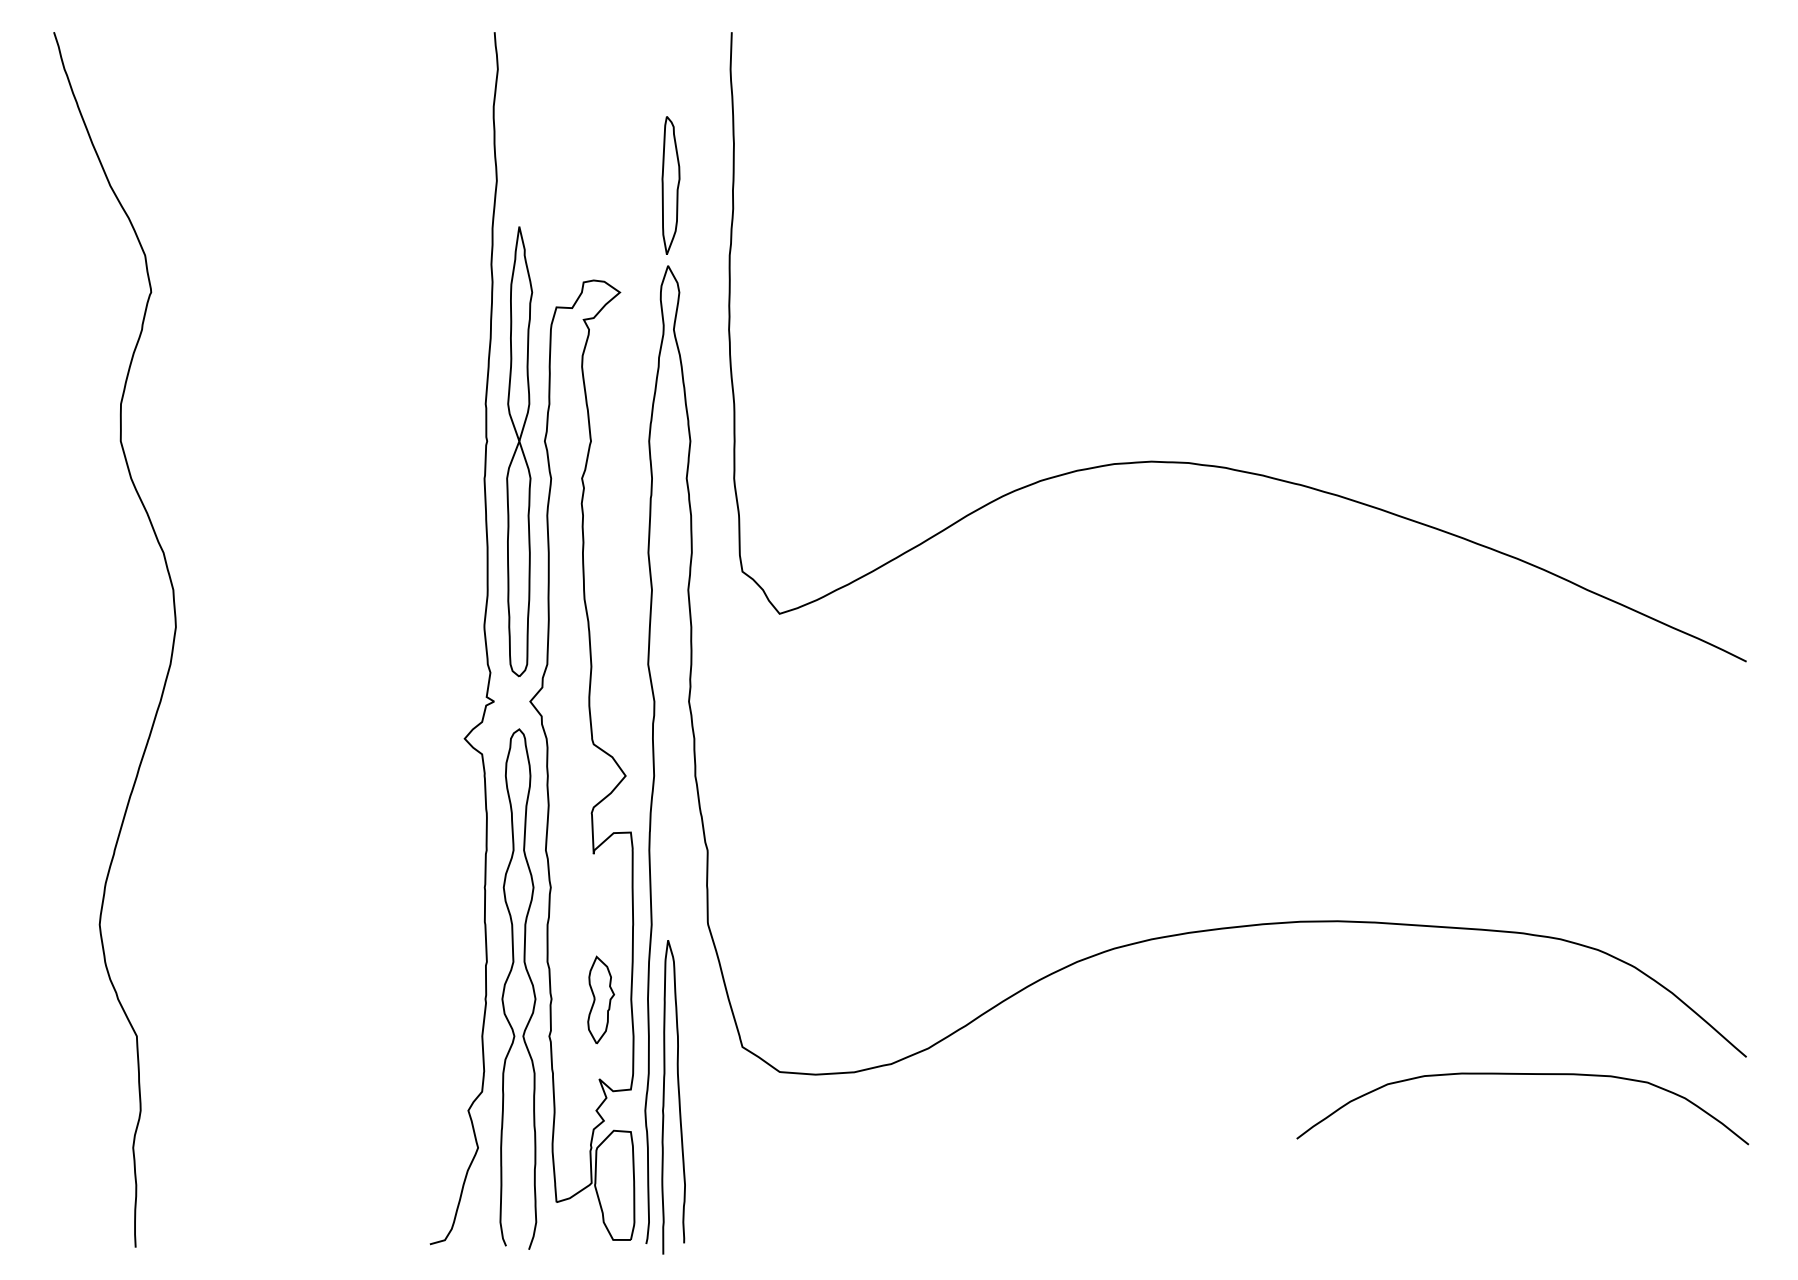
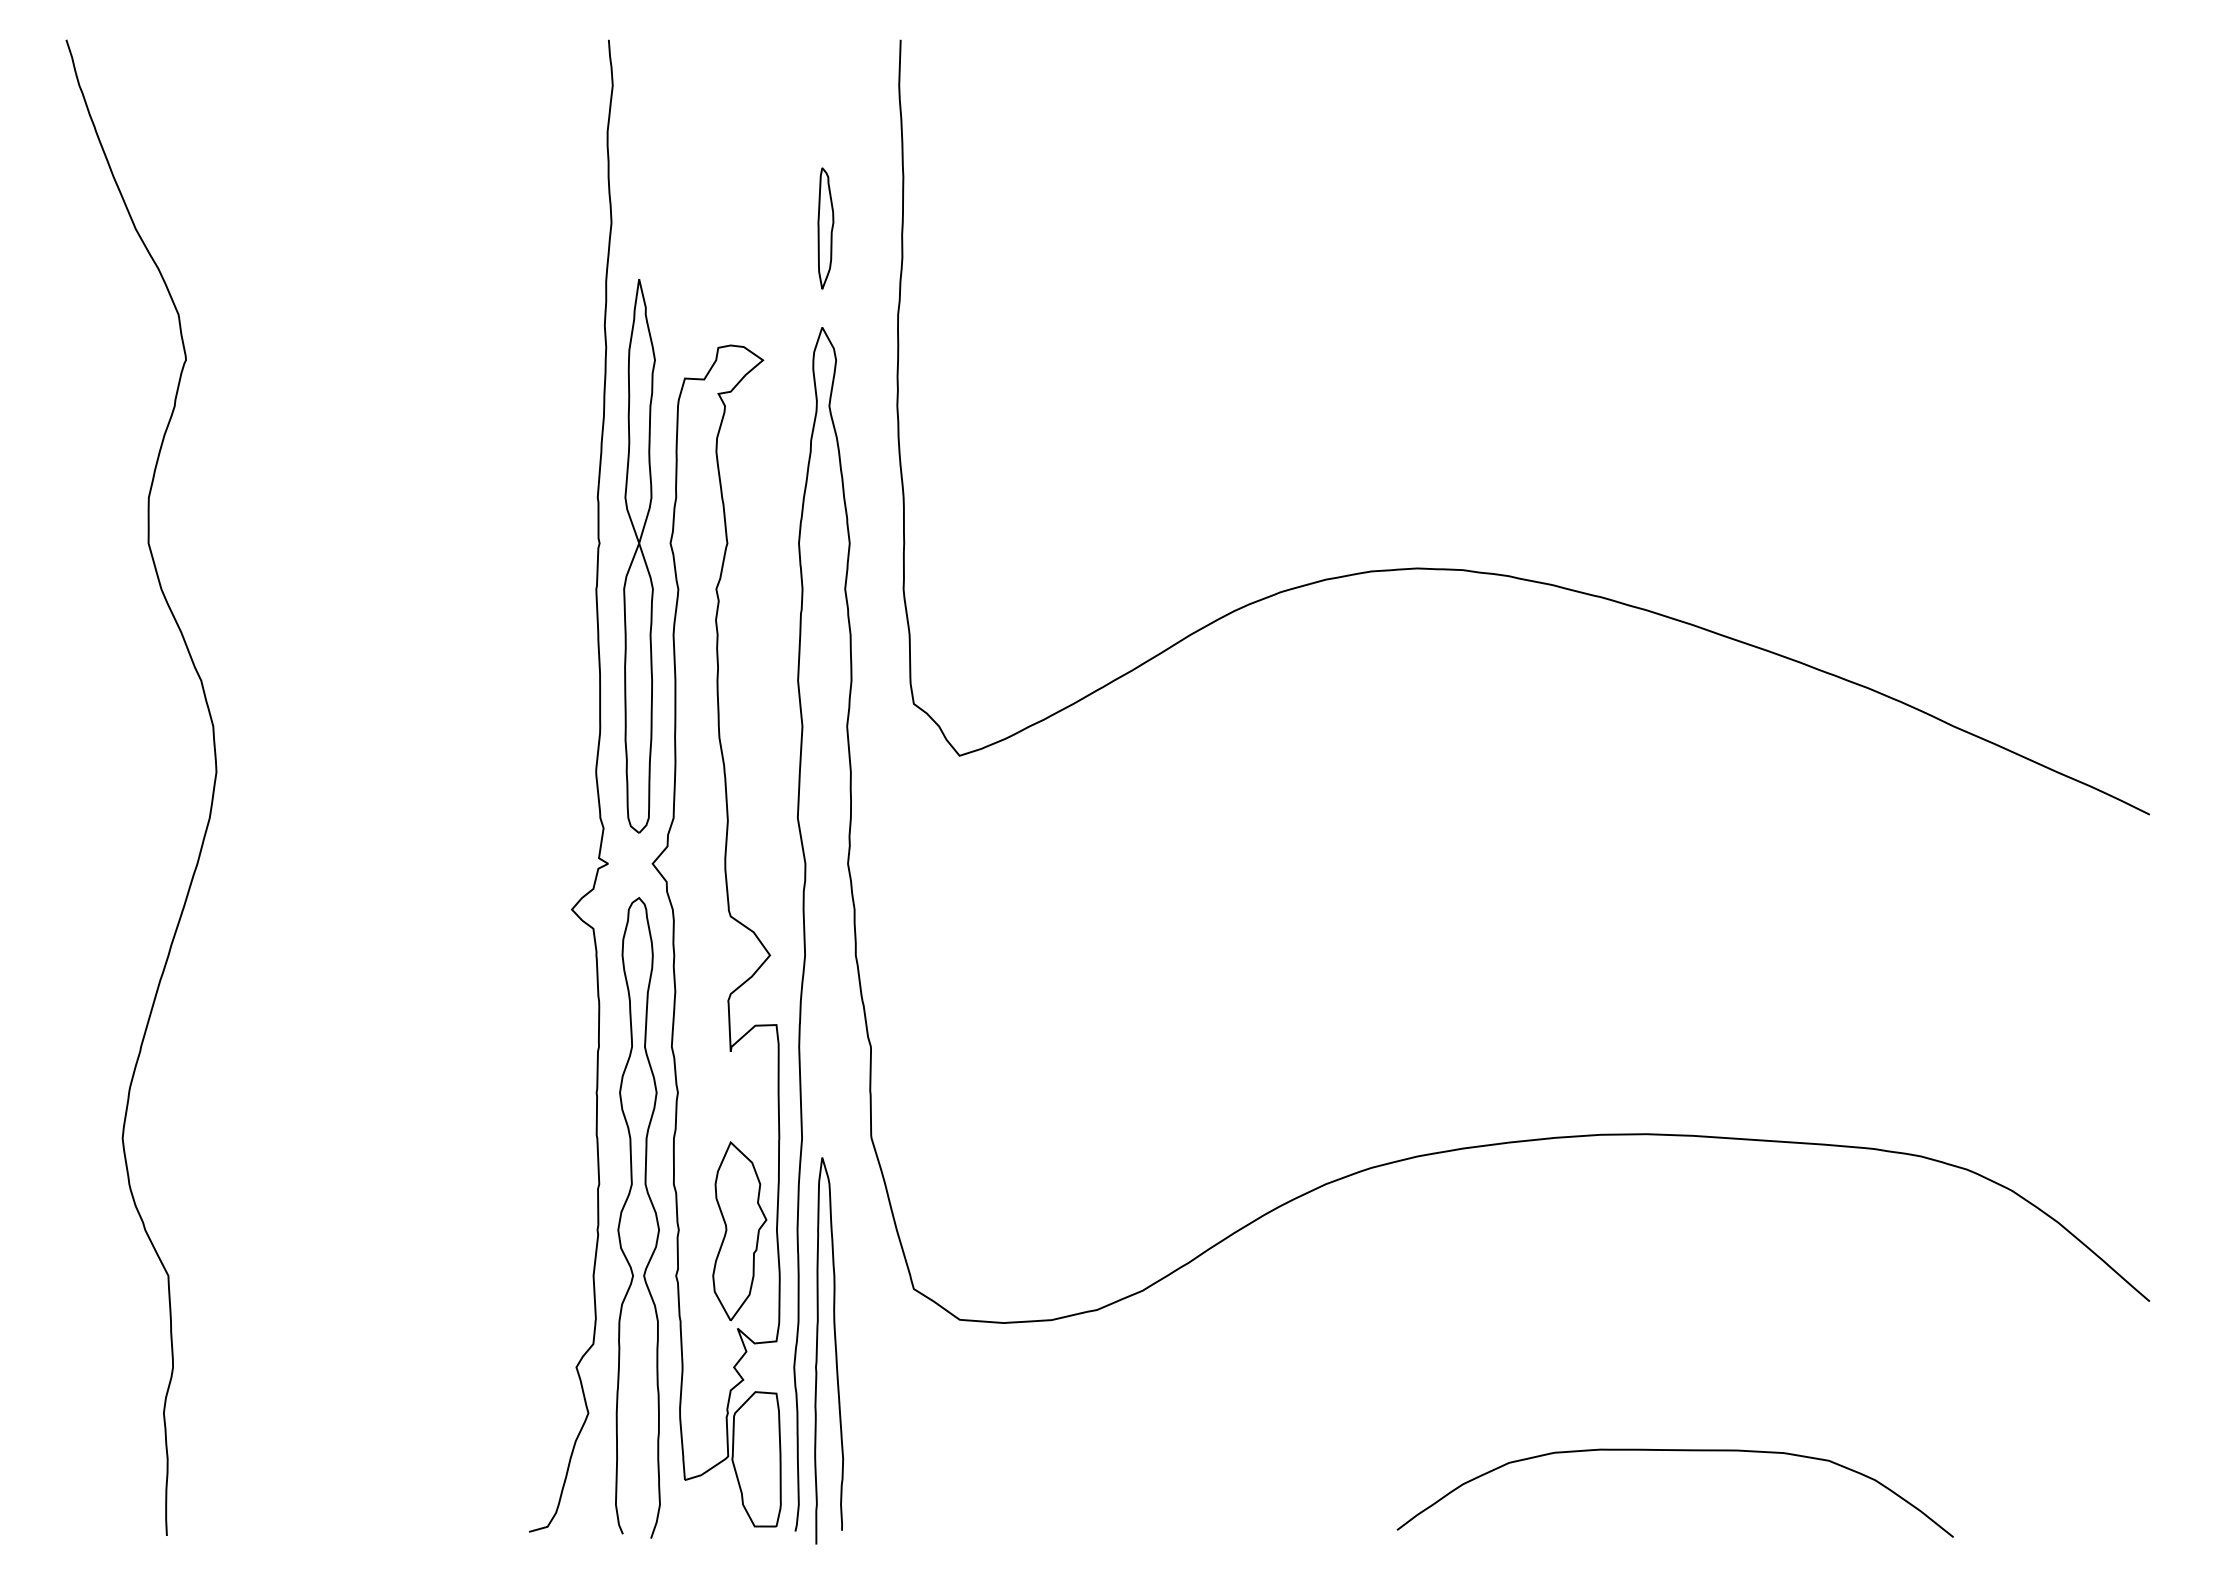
part: (670, 185) -> (825, 228), size x0.71
part: (600, 1000) -> (739, 1231), size x1.67
curve: (1524, 1075) -> (1677, 1451), moved

